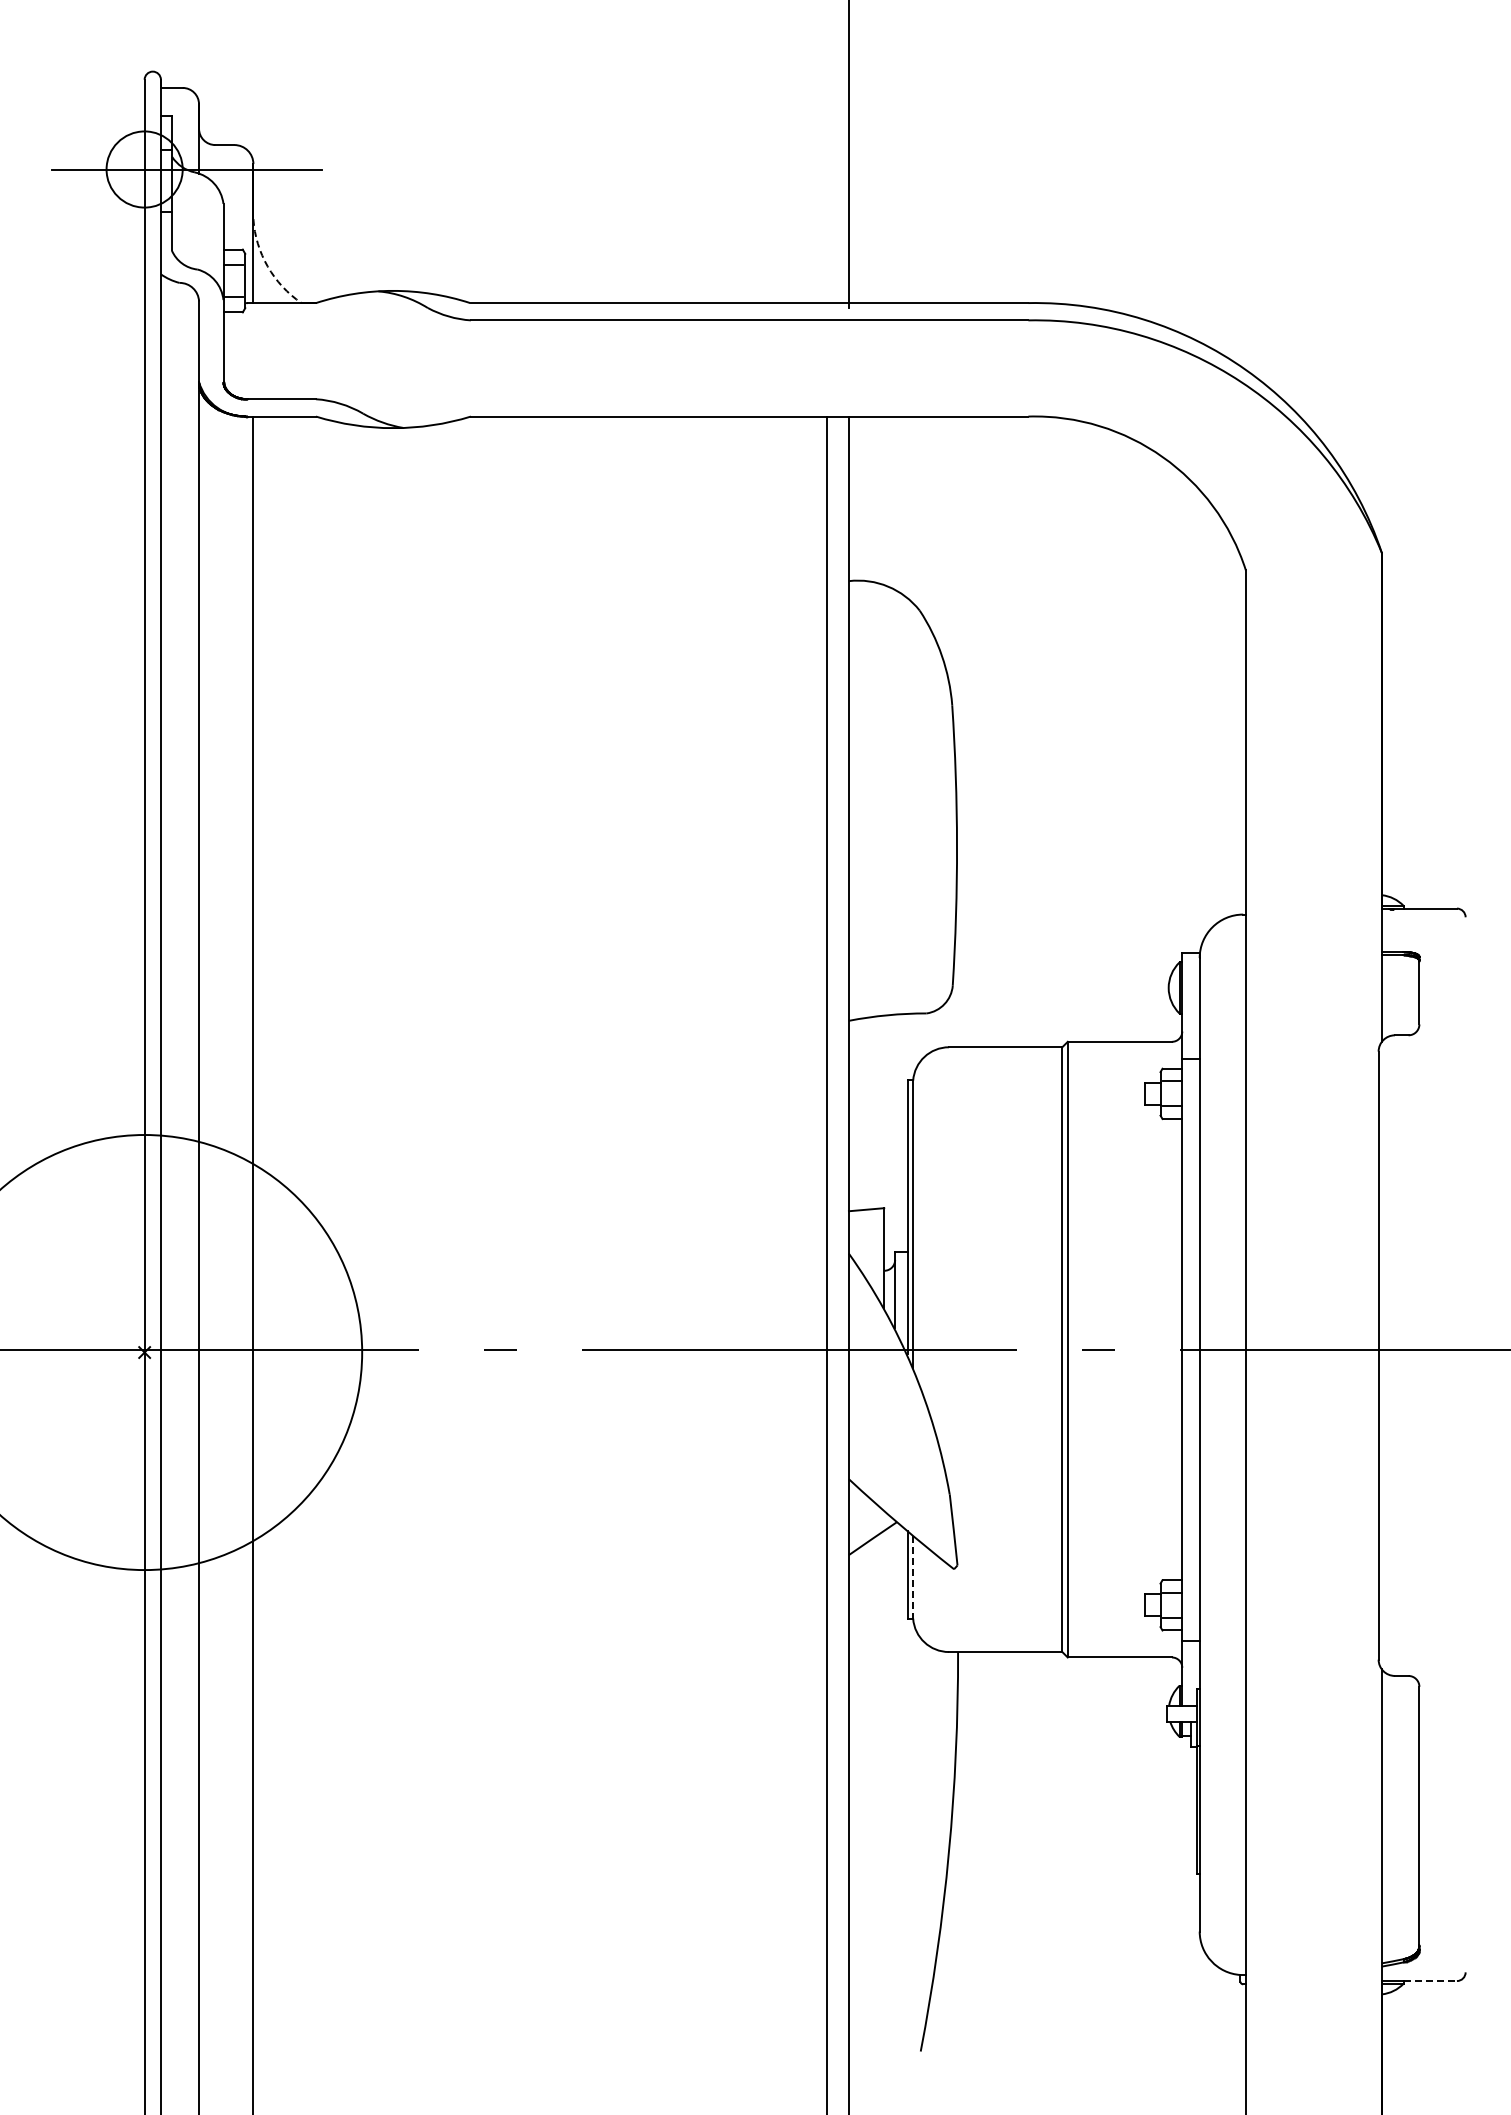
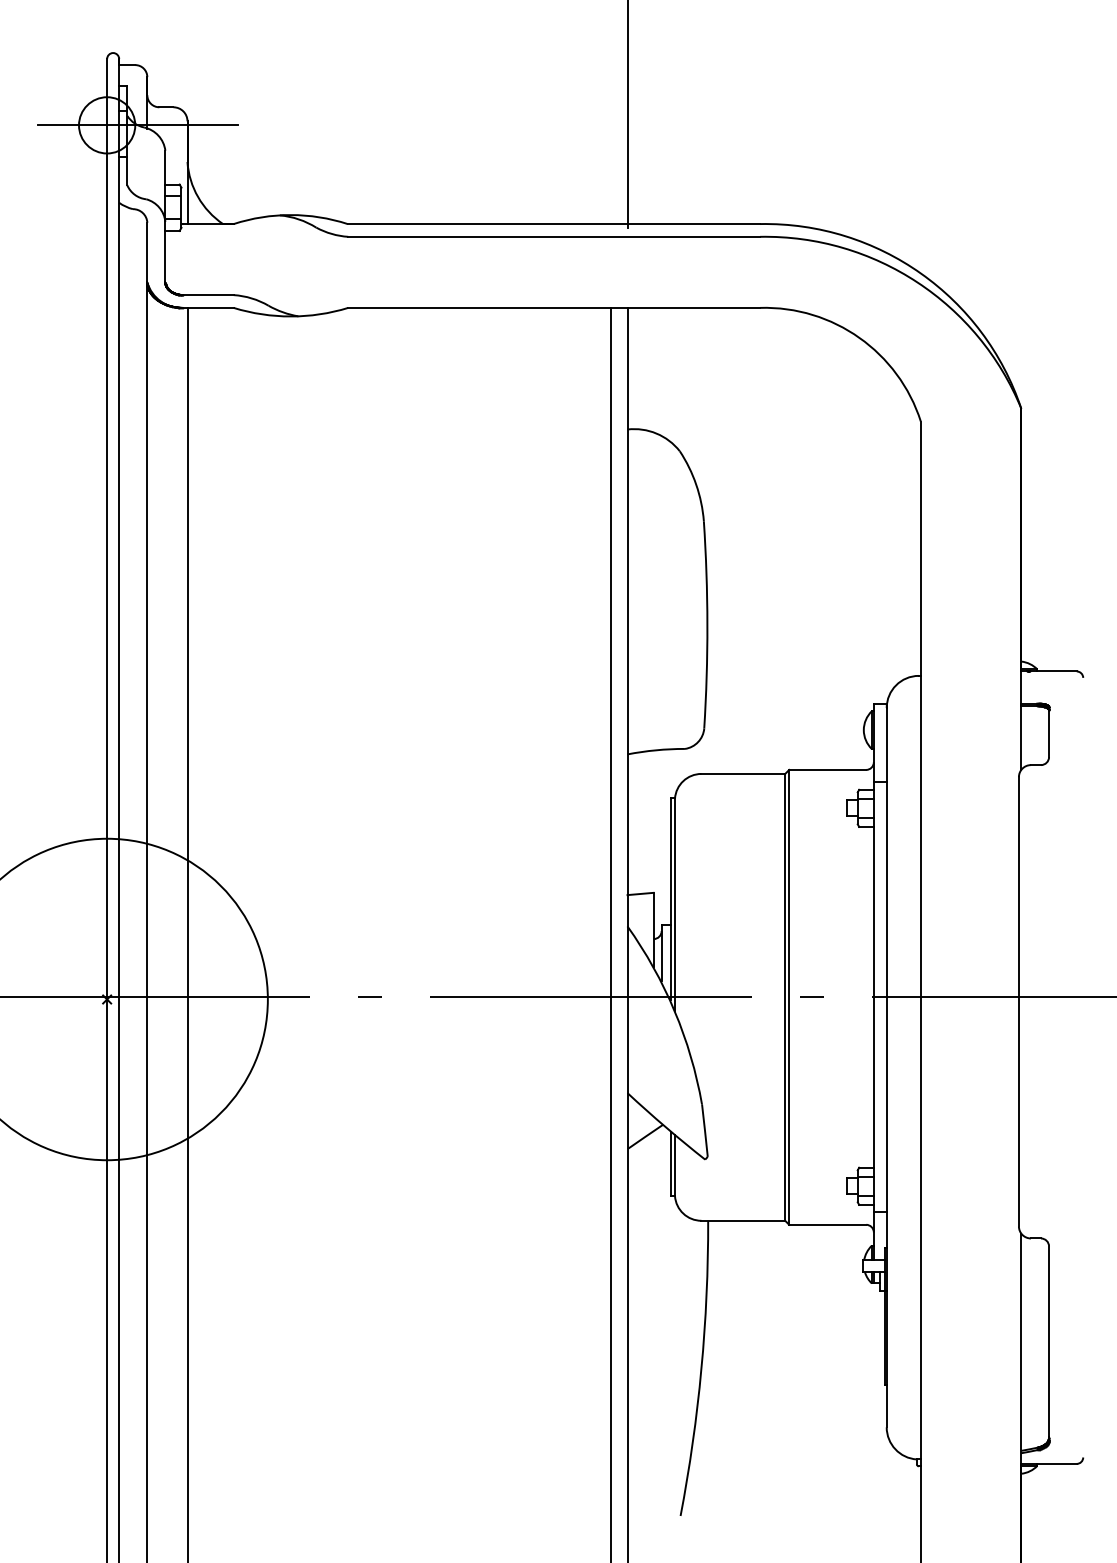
arc: (267, 266) -> (197, 197), dashed -> solid
line: (913, 1577) -> (675, 1165), dashed -> solid
line: (1430, 1981) -> (1057, 1464), dashed -> solid

